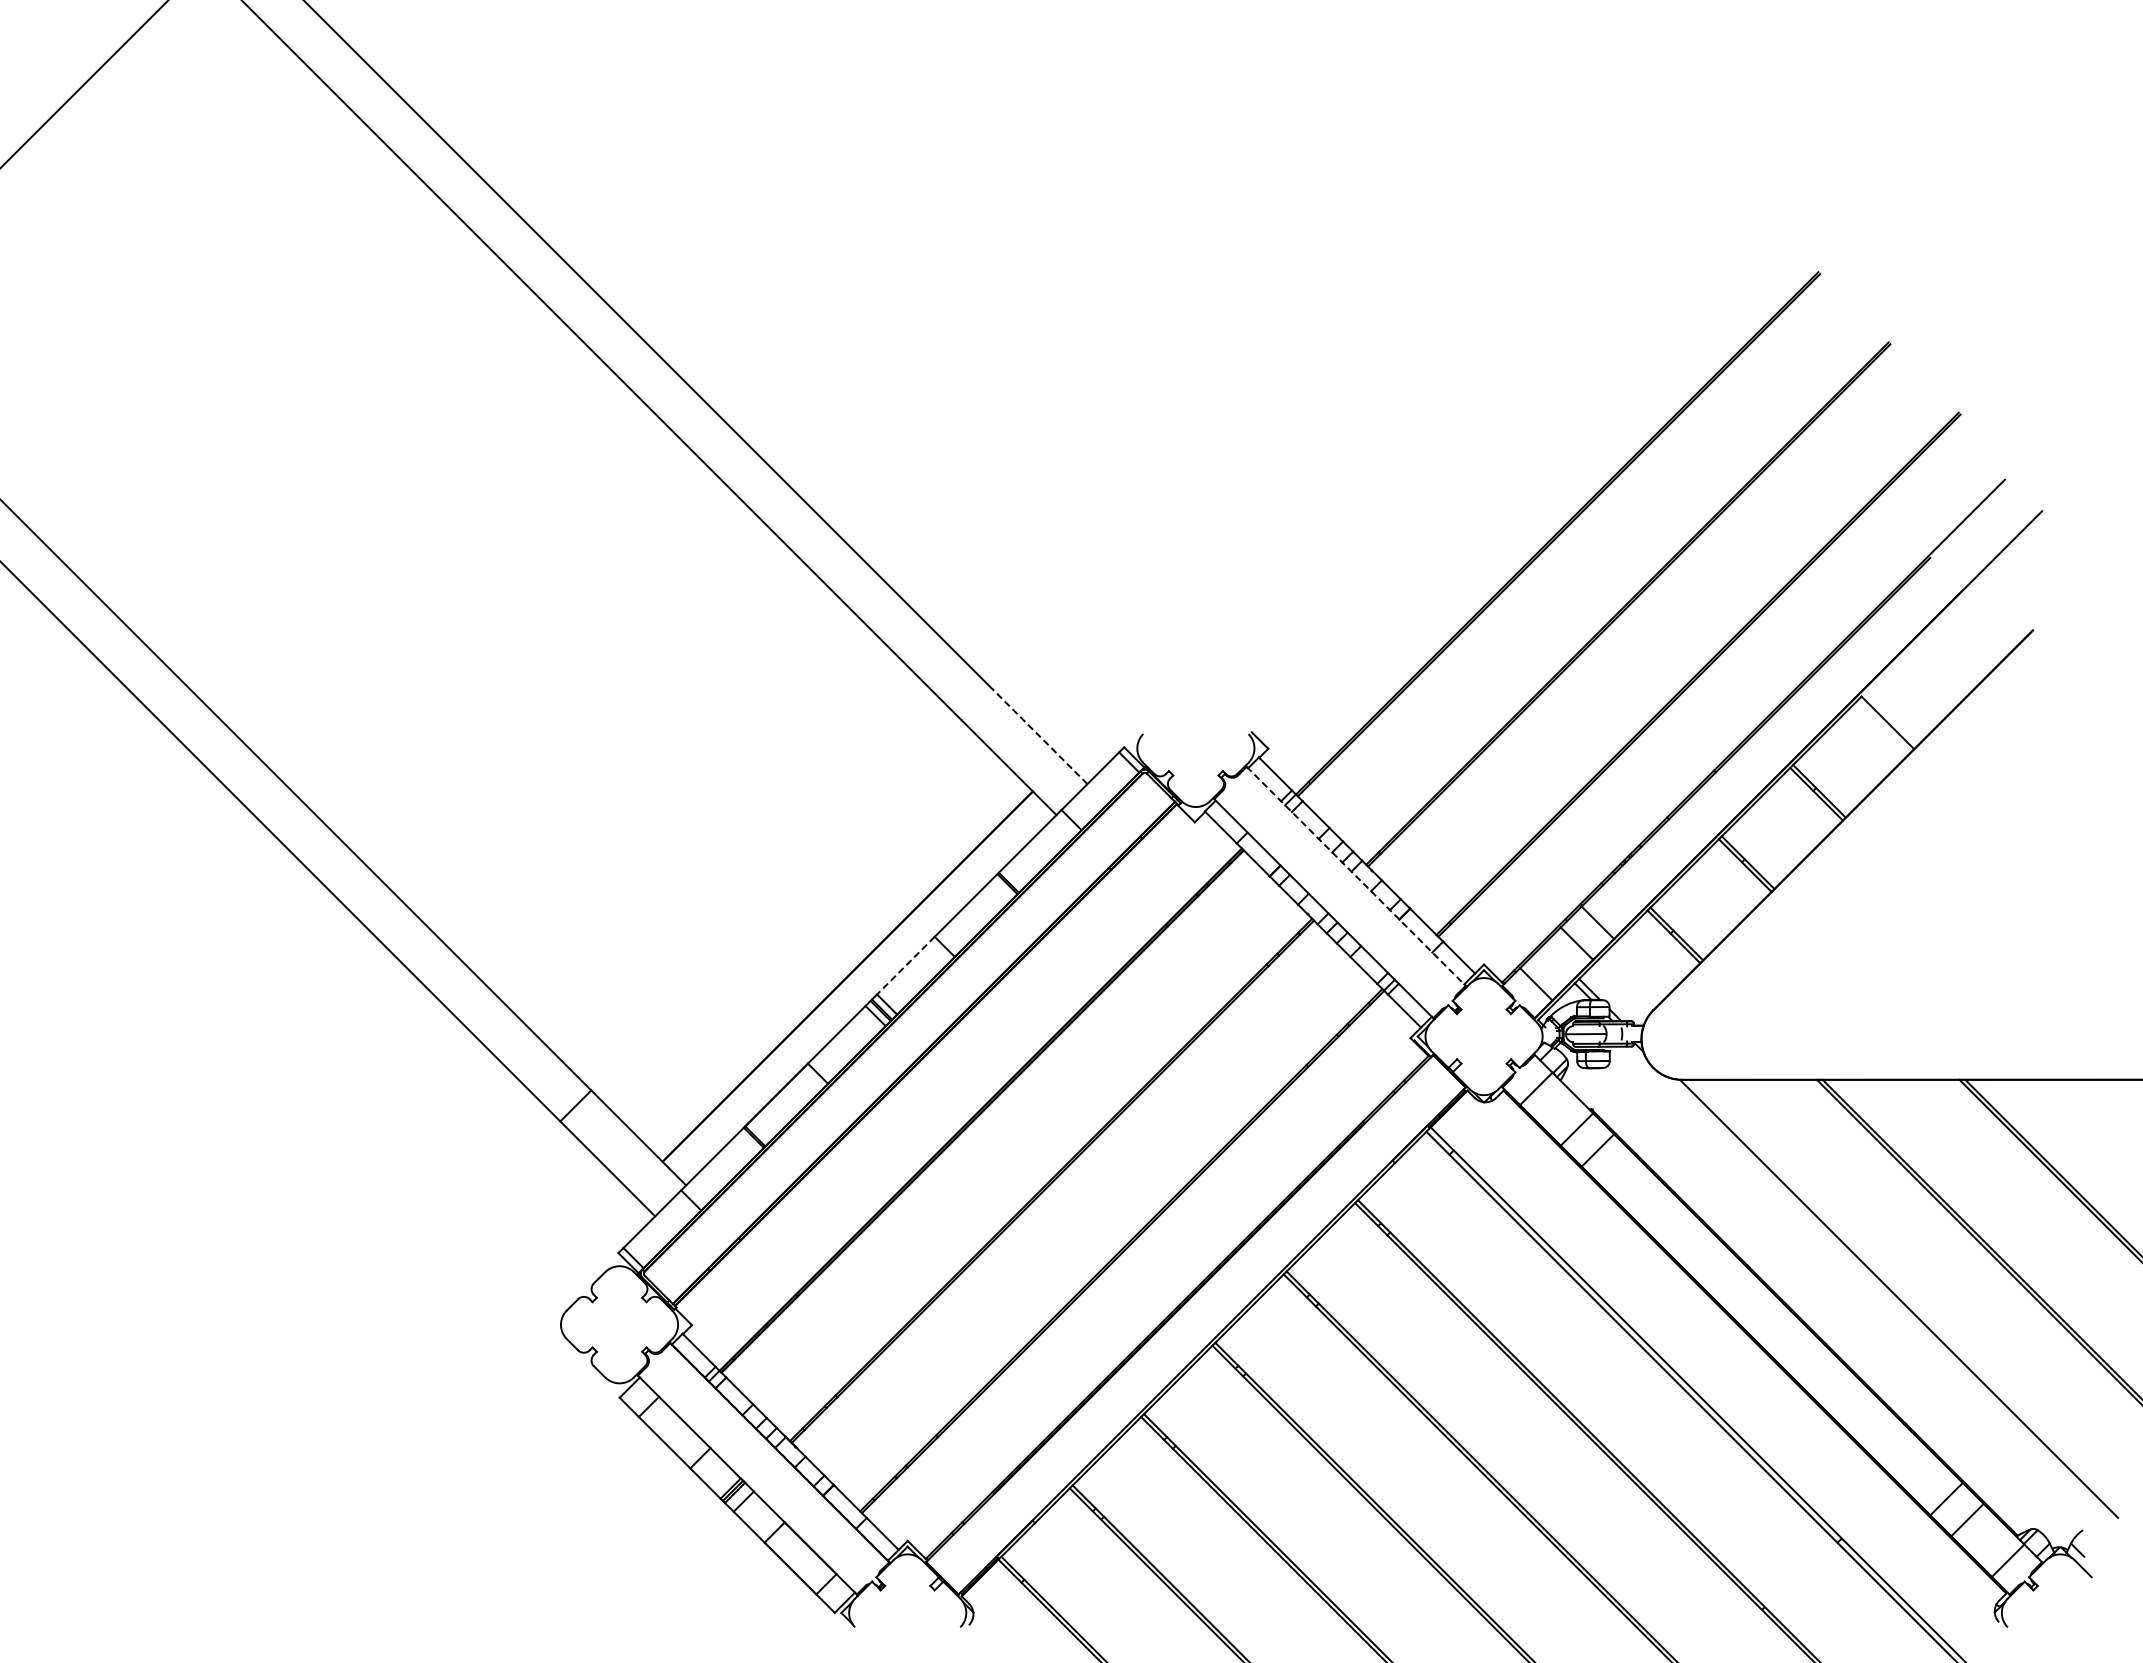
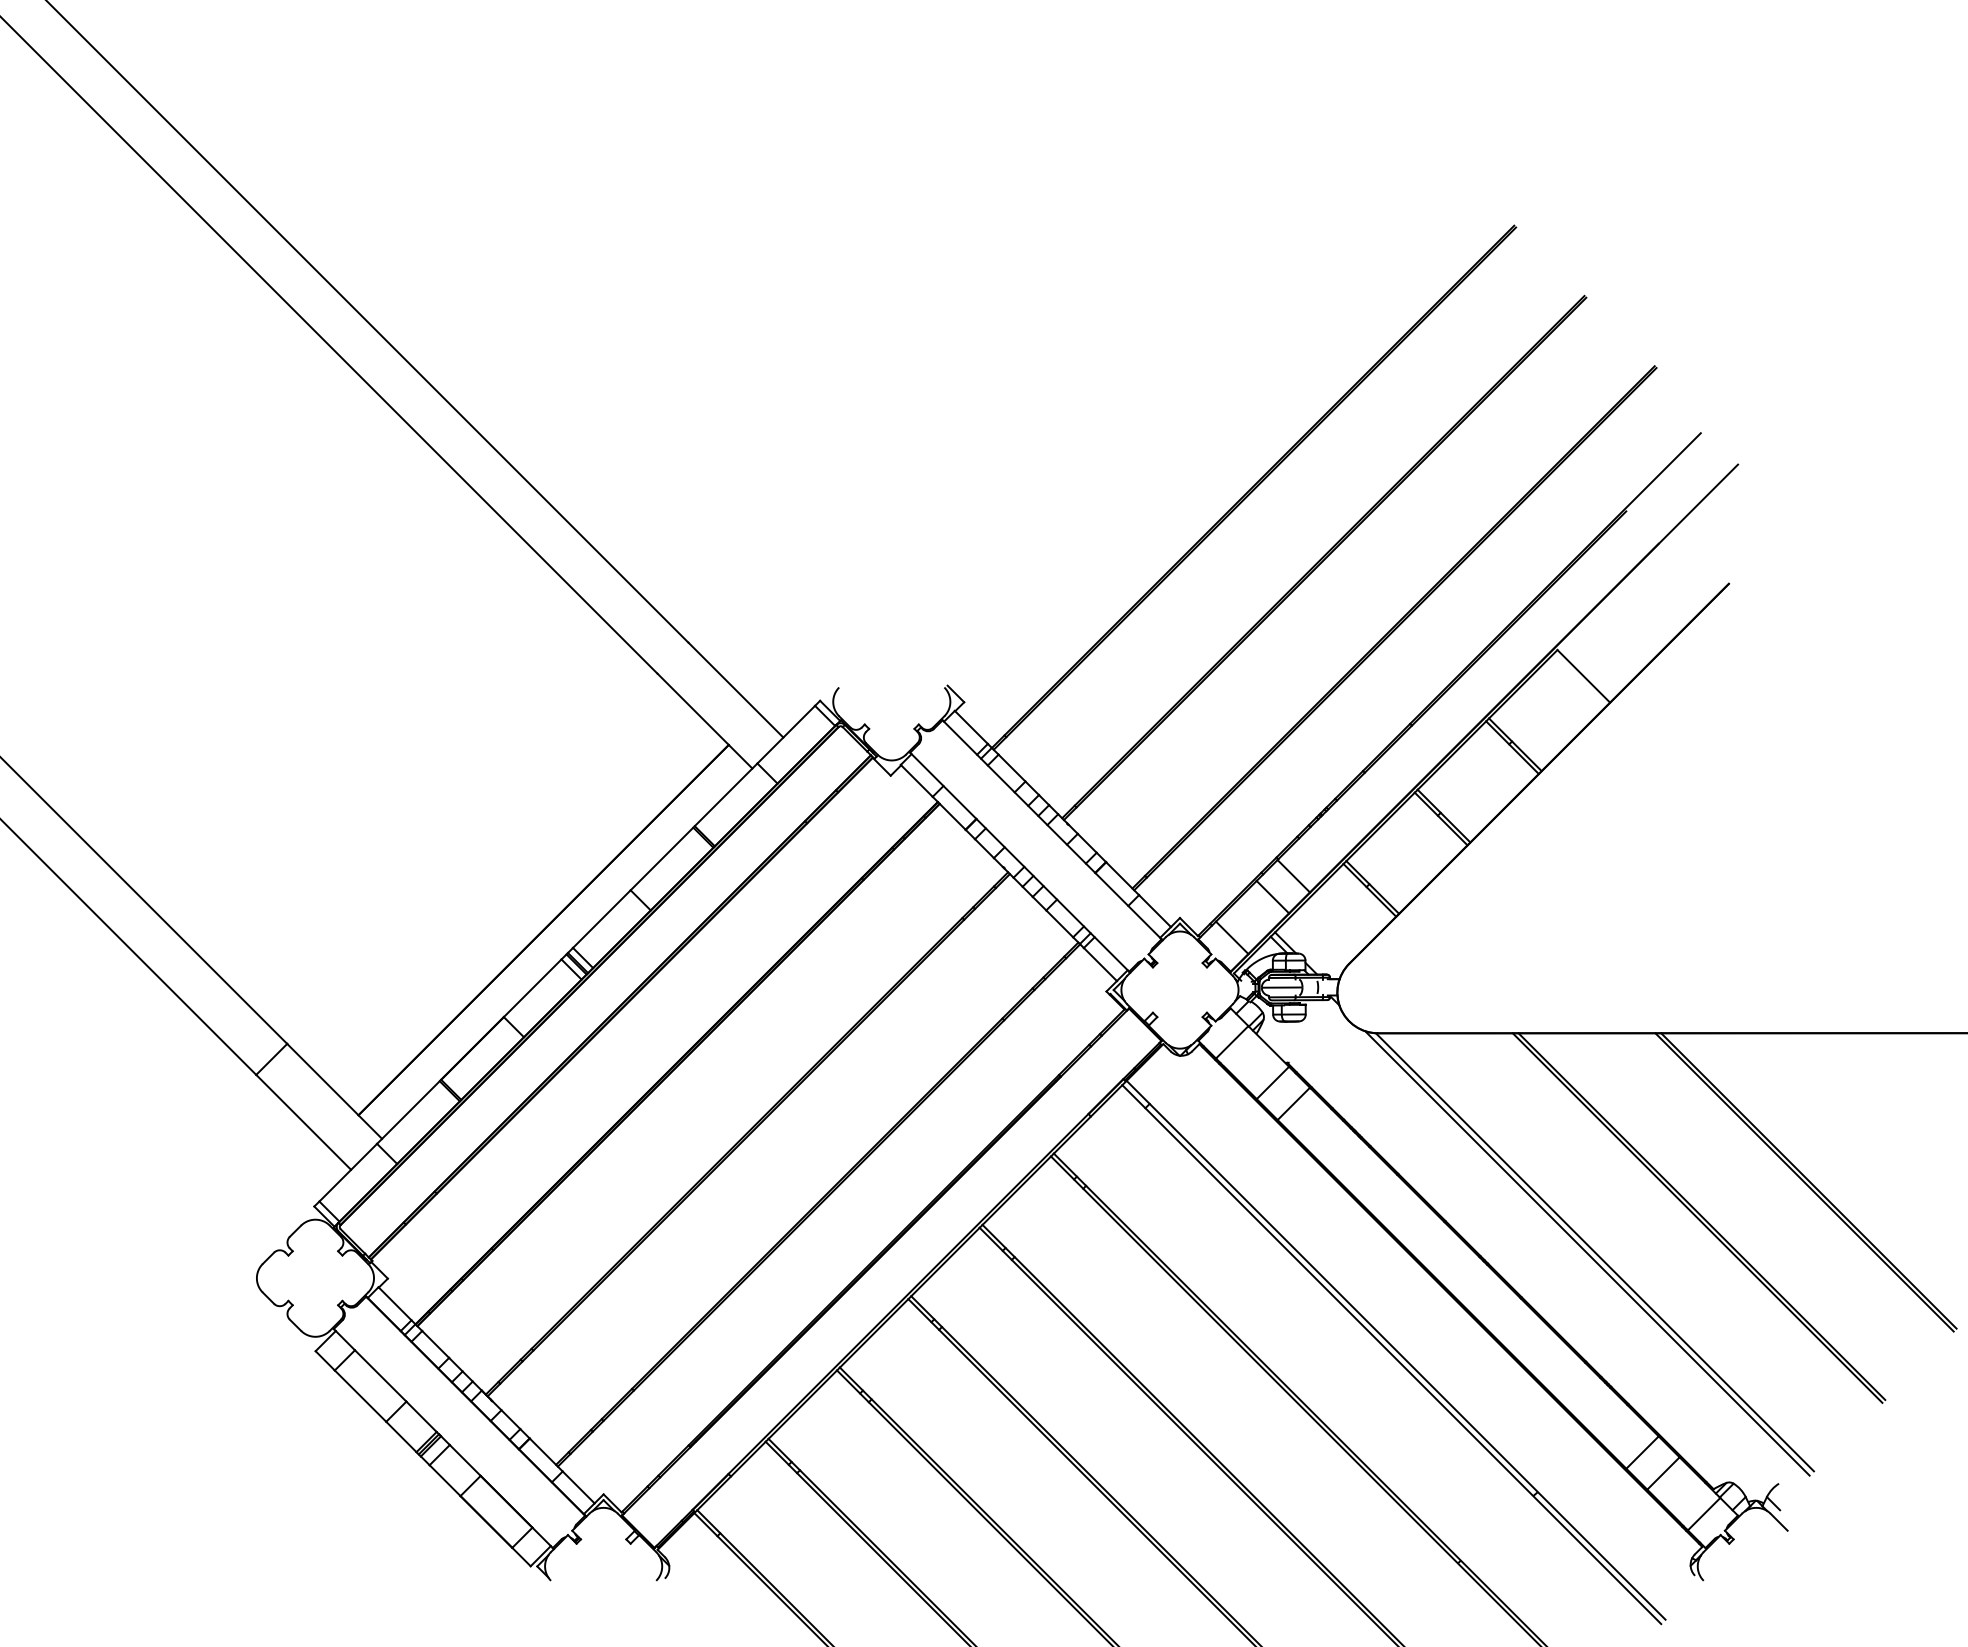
line: (1039, 736) -> (735, 689), dashed -> solid
line: (1356, 876) -> (1052, 829), dashed -> solid
line: (905, 965) -> (601, 918), dashed -> solid
line: (1891, 1299) -> (1587, 1252), added

